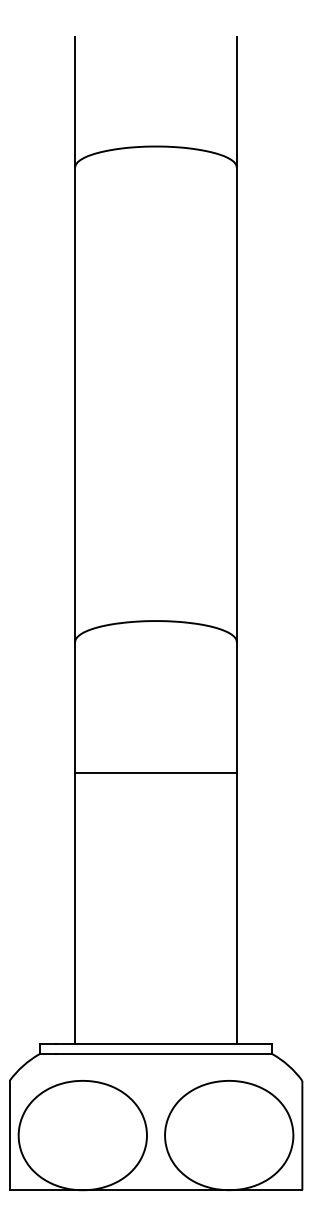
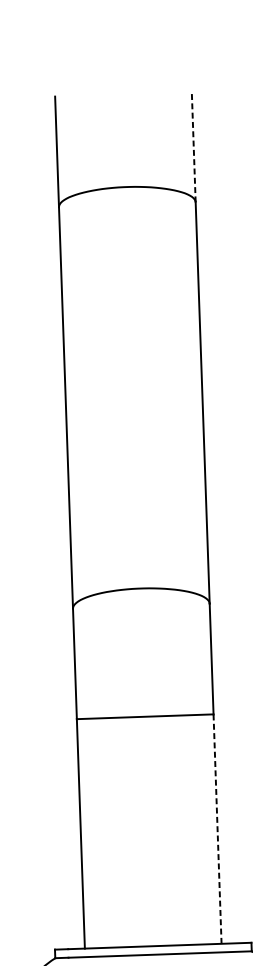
line: (236, 101) -> (193, 146), solid -> dashed
line: (236, 908) -> (217, 829), solid -> dashed

